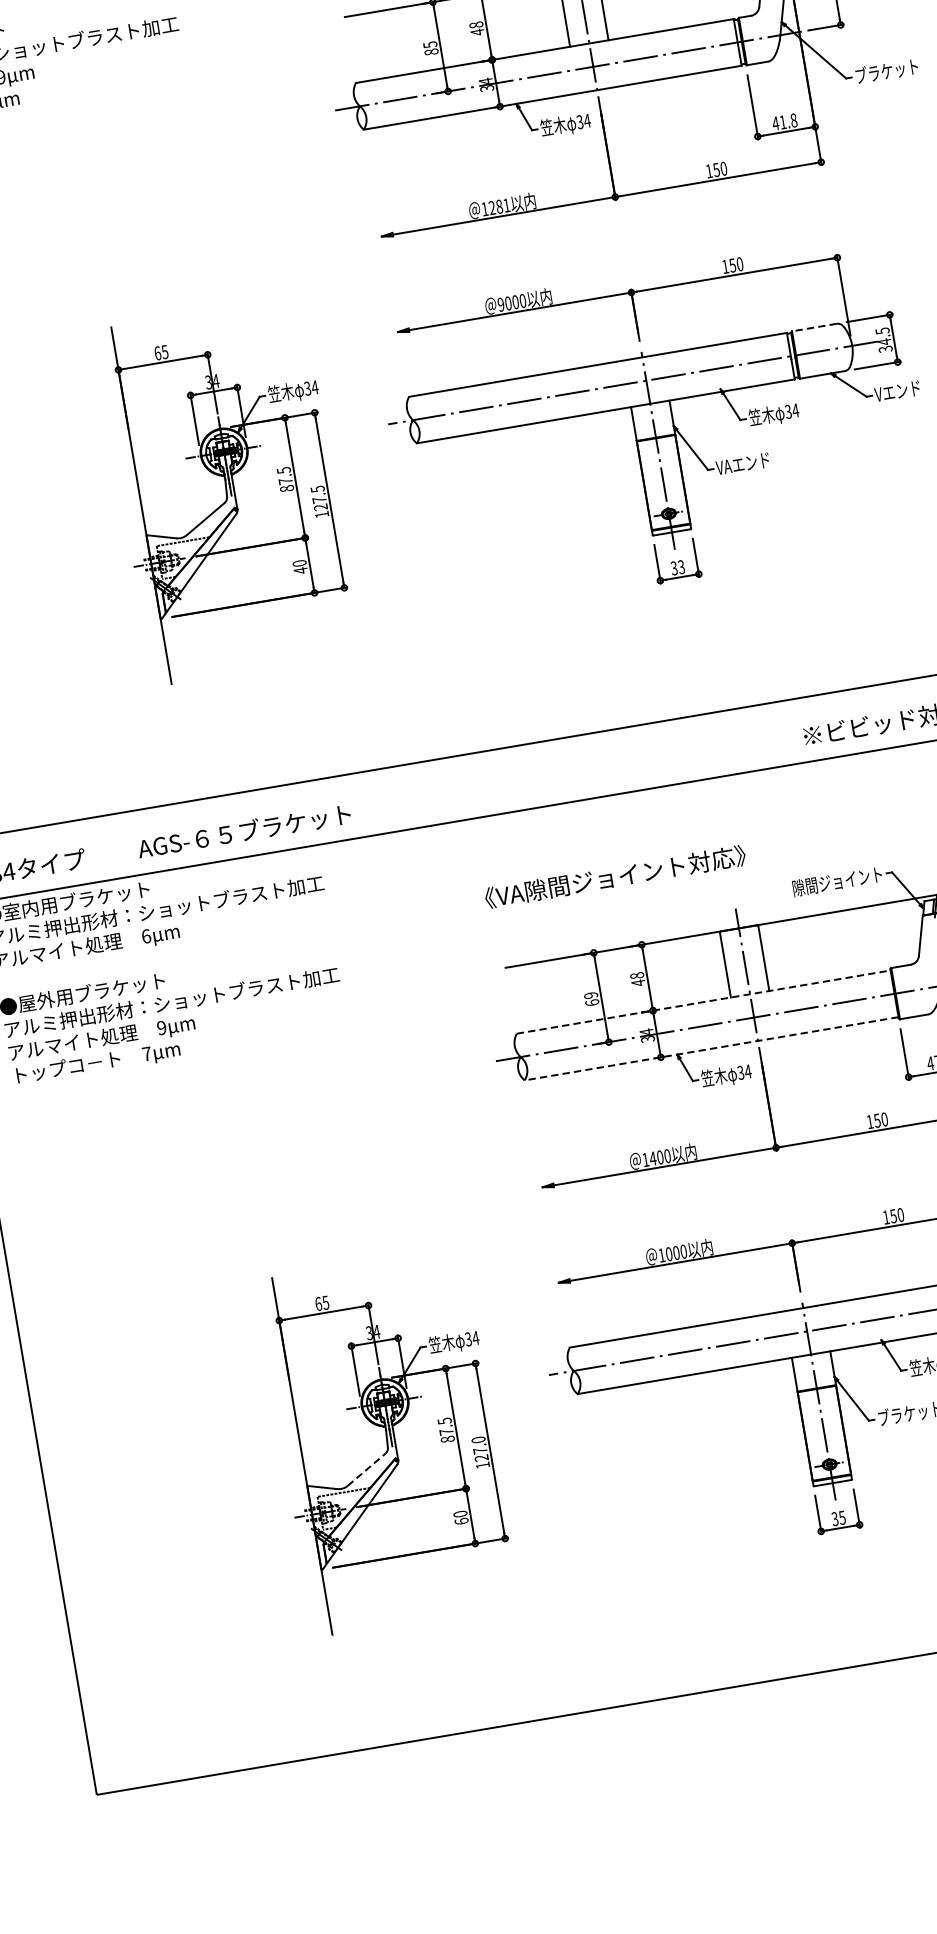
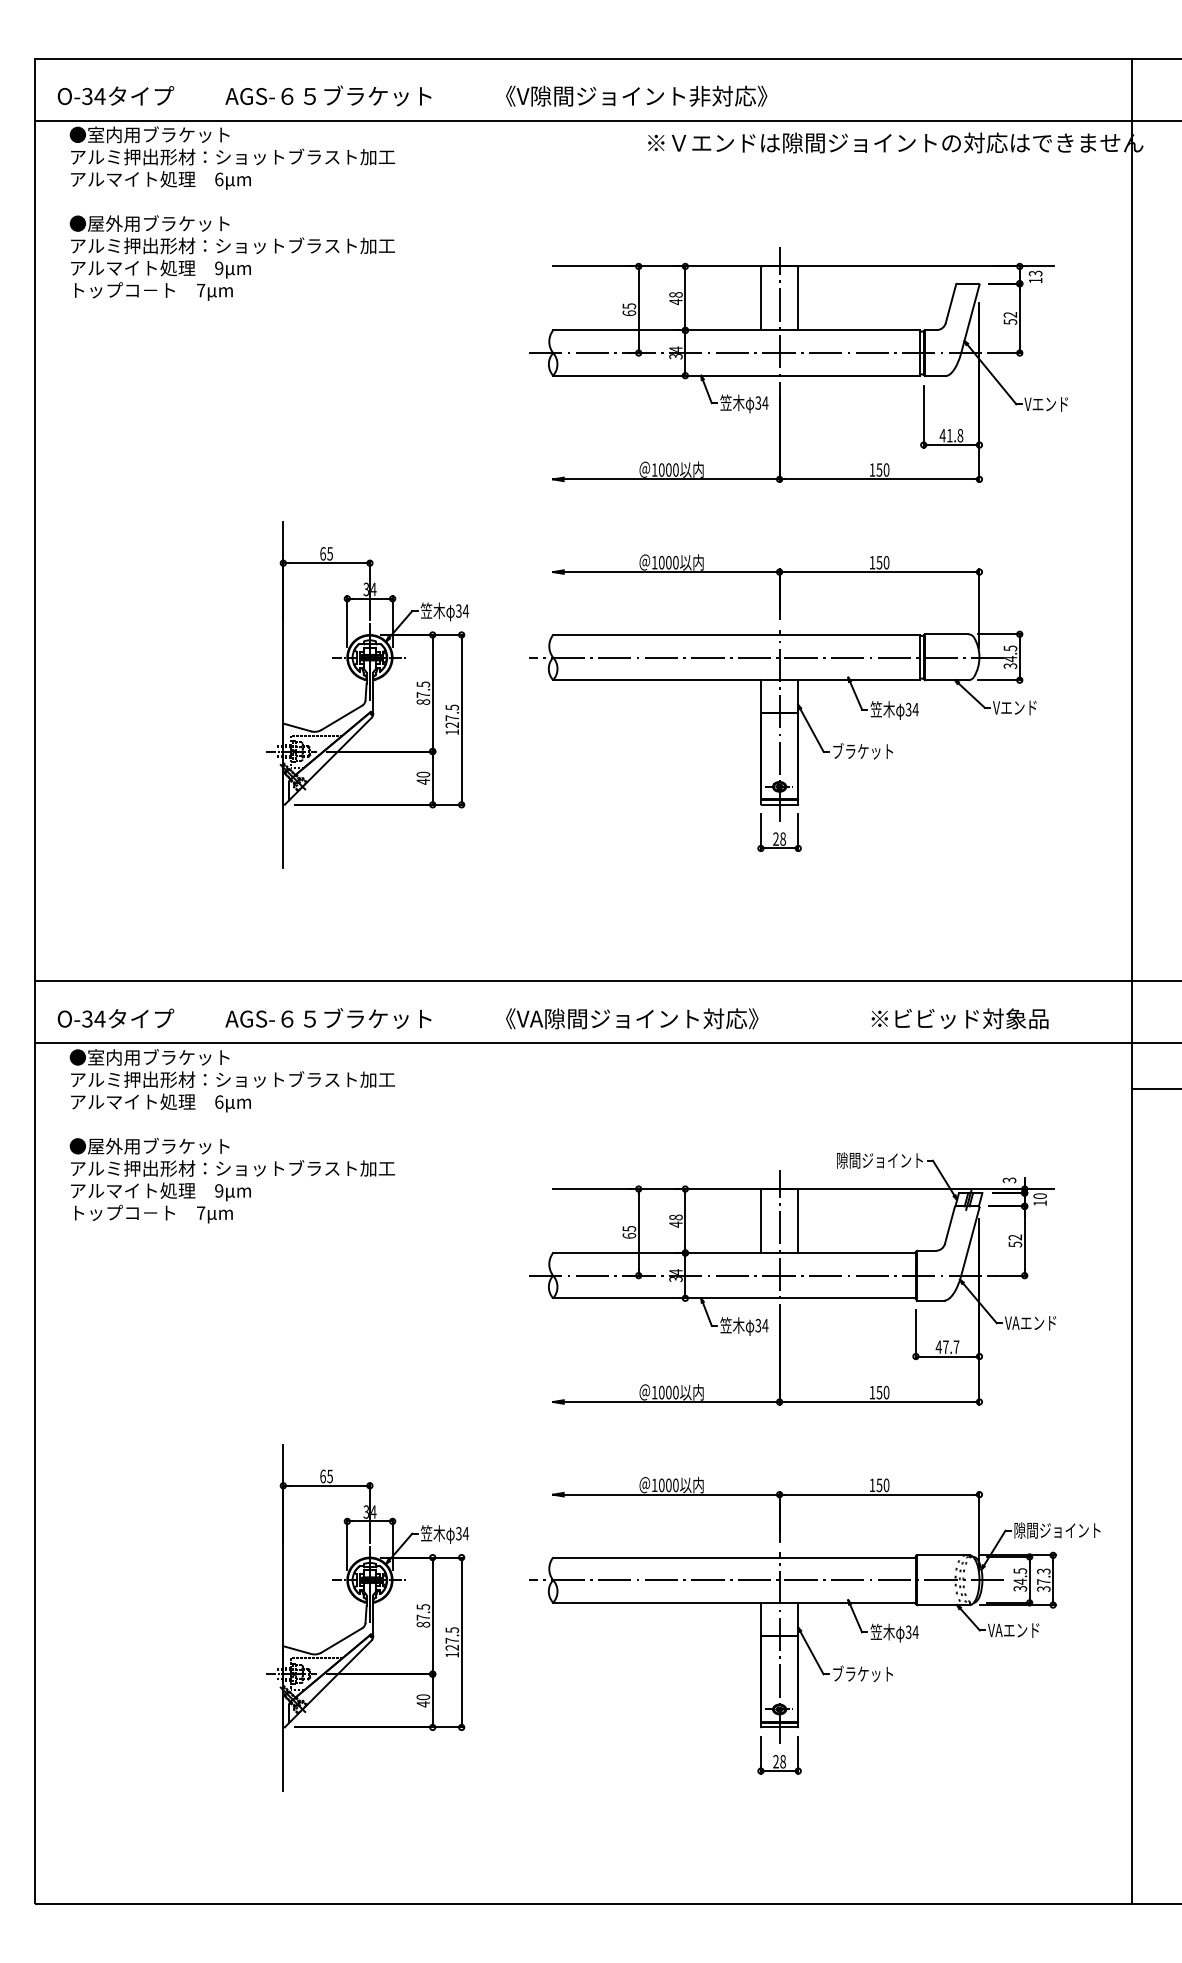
text: (430, 52) -> (628, 313), 85 -> 65
text: (885, 70) -> (1054, 403), ブラケット -> Vエンド
text: (499, 206) -> (668, 469), 1281 -> 1000
text: (500, 304) -> (654, 562), 9000 -> 1000
line: (814, 327) -> (946, 634), dashed -> solid
text: (748, 463) -> (862, 751), VAエンド -> ブラケット
text: (677, 567) -> (779, 838), 33 -> 28
text: (615, 876) -> (632, 1018), moved
text: (591, 995) -> (629, 1228), 69 -> 65
line: (704, 1002) -> (735, 1253), dashed -> solid
line: (711, 1048) -> (734, 1298), dashed -> solid
text: (652, 1158) -> (661, 1392), 1400 -> 1000
text: (477, 1440) -> (451, 1630), 127.0 -> 127.5
line: (366, 1469) -> (341, 1640), dashed -> solid
text: (838, 1518) -> (779, 1761), 35 -> 28
text: (461, 1521) -> (423, 1704), 60 -> 40

